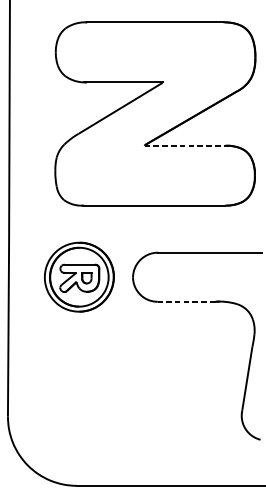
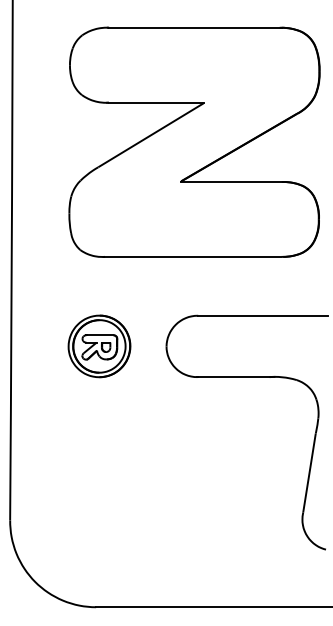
line: (184, 145) -> (231, 181), dashed -> solid
part: (79, 277) -> (99, 346), size x0.71
line: (186, 302) -> (233, 377), dashed -> solid

